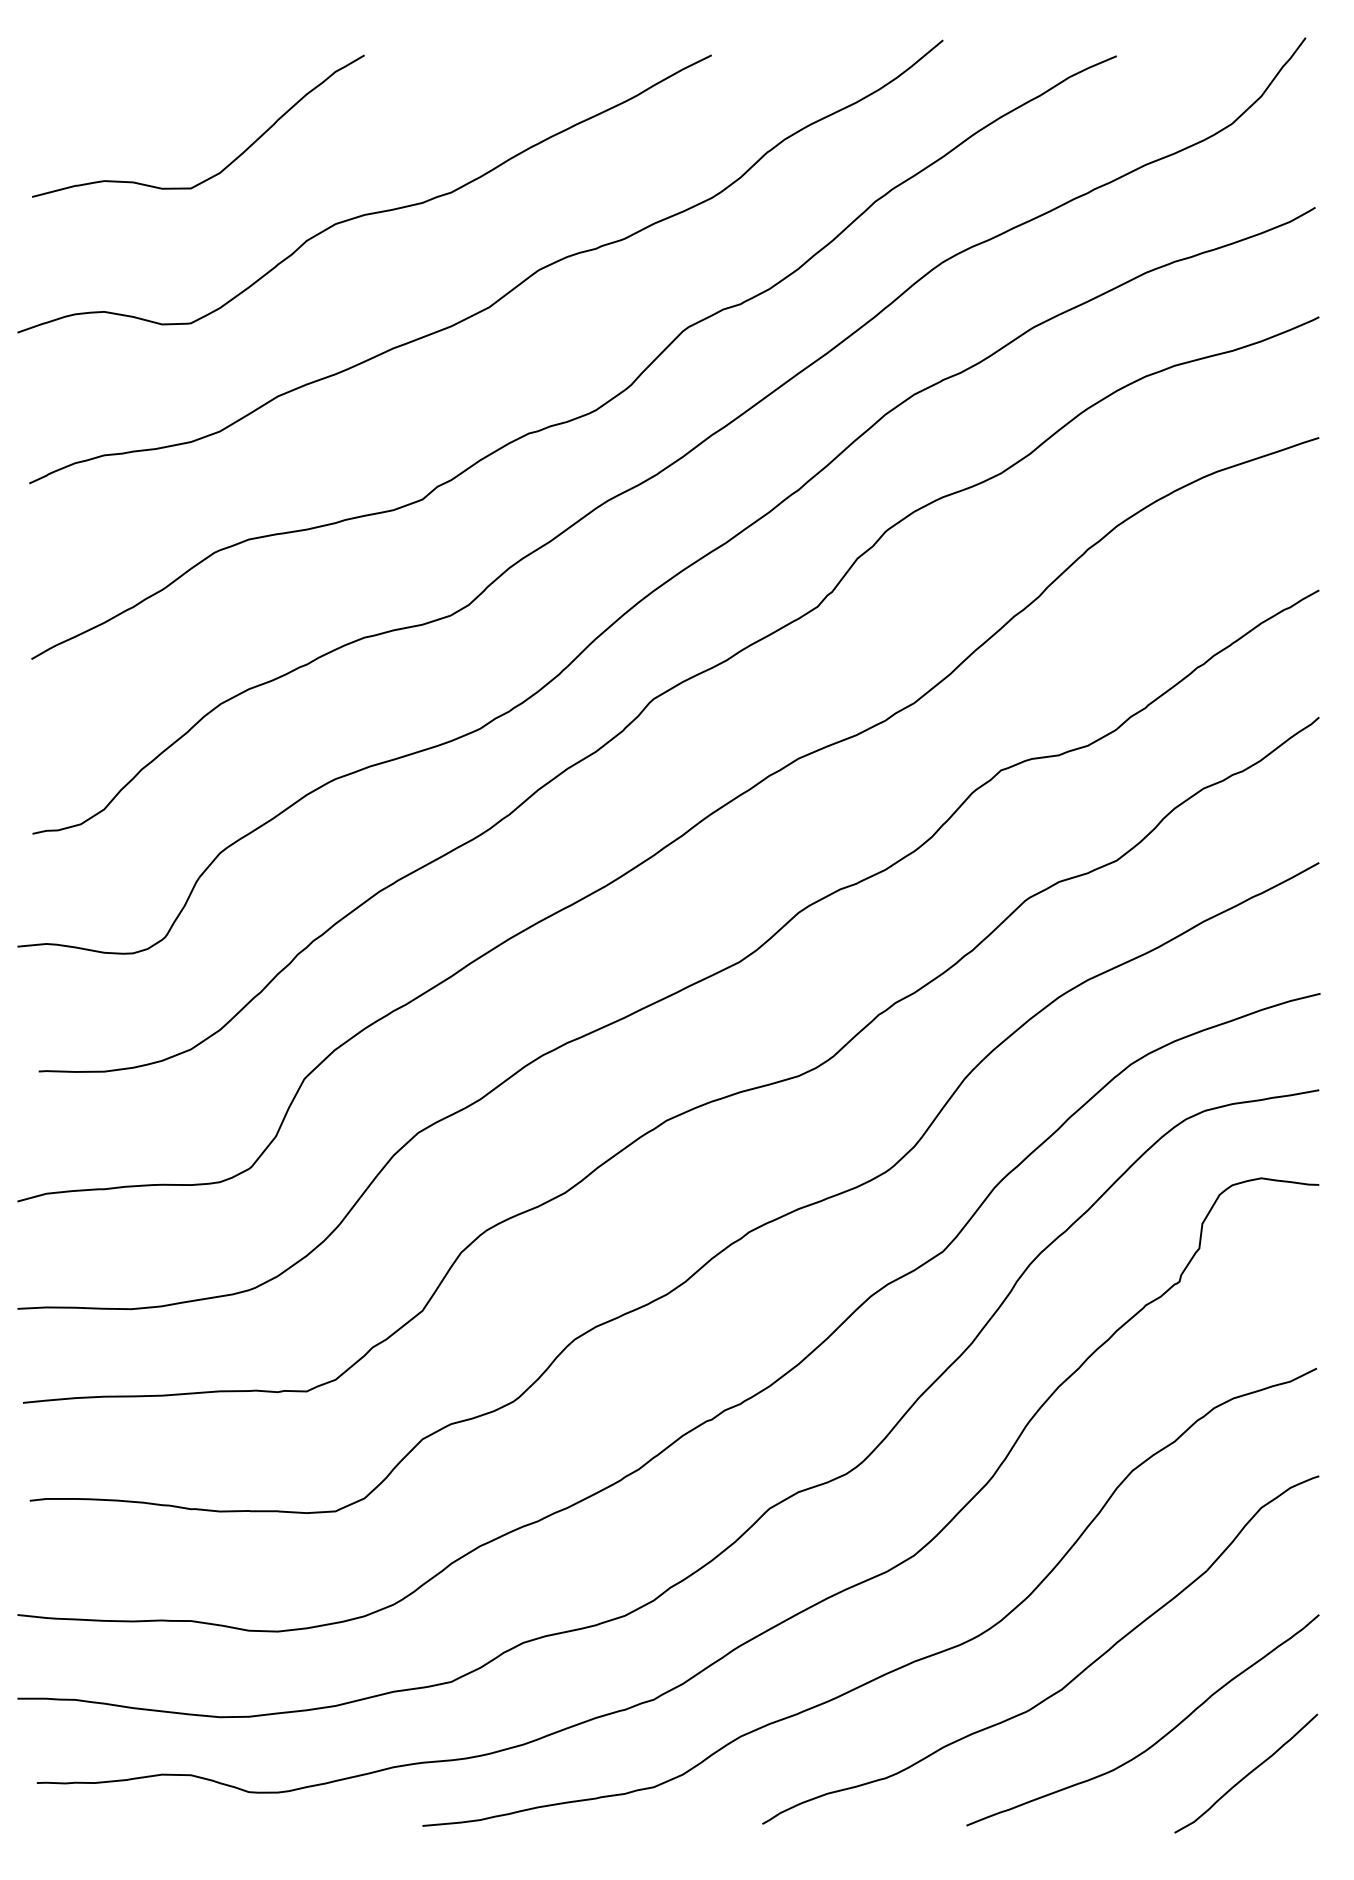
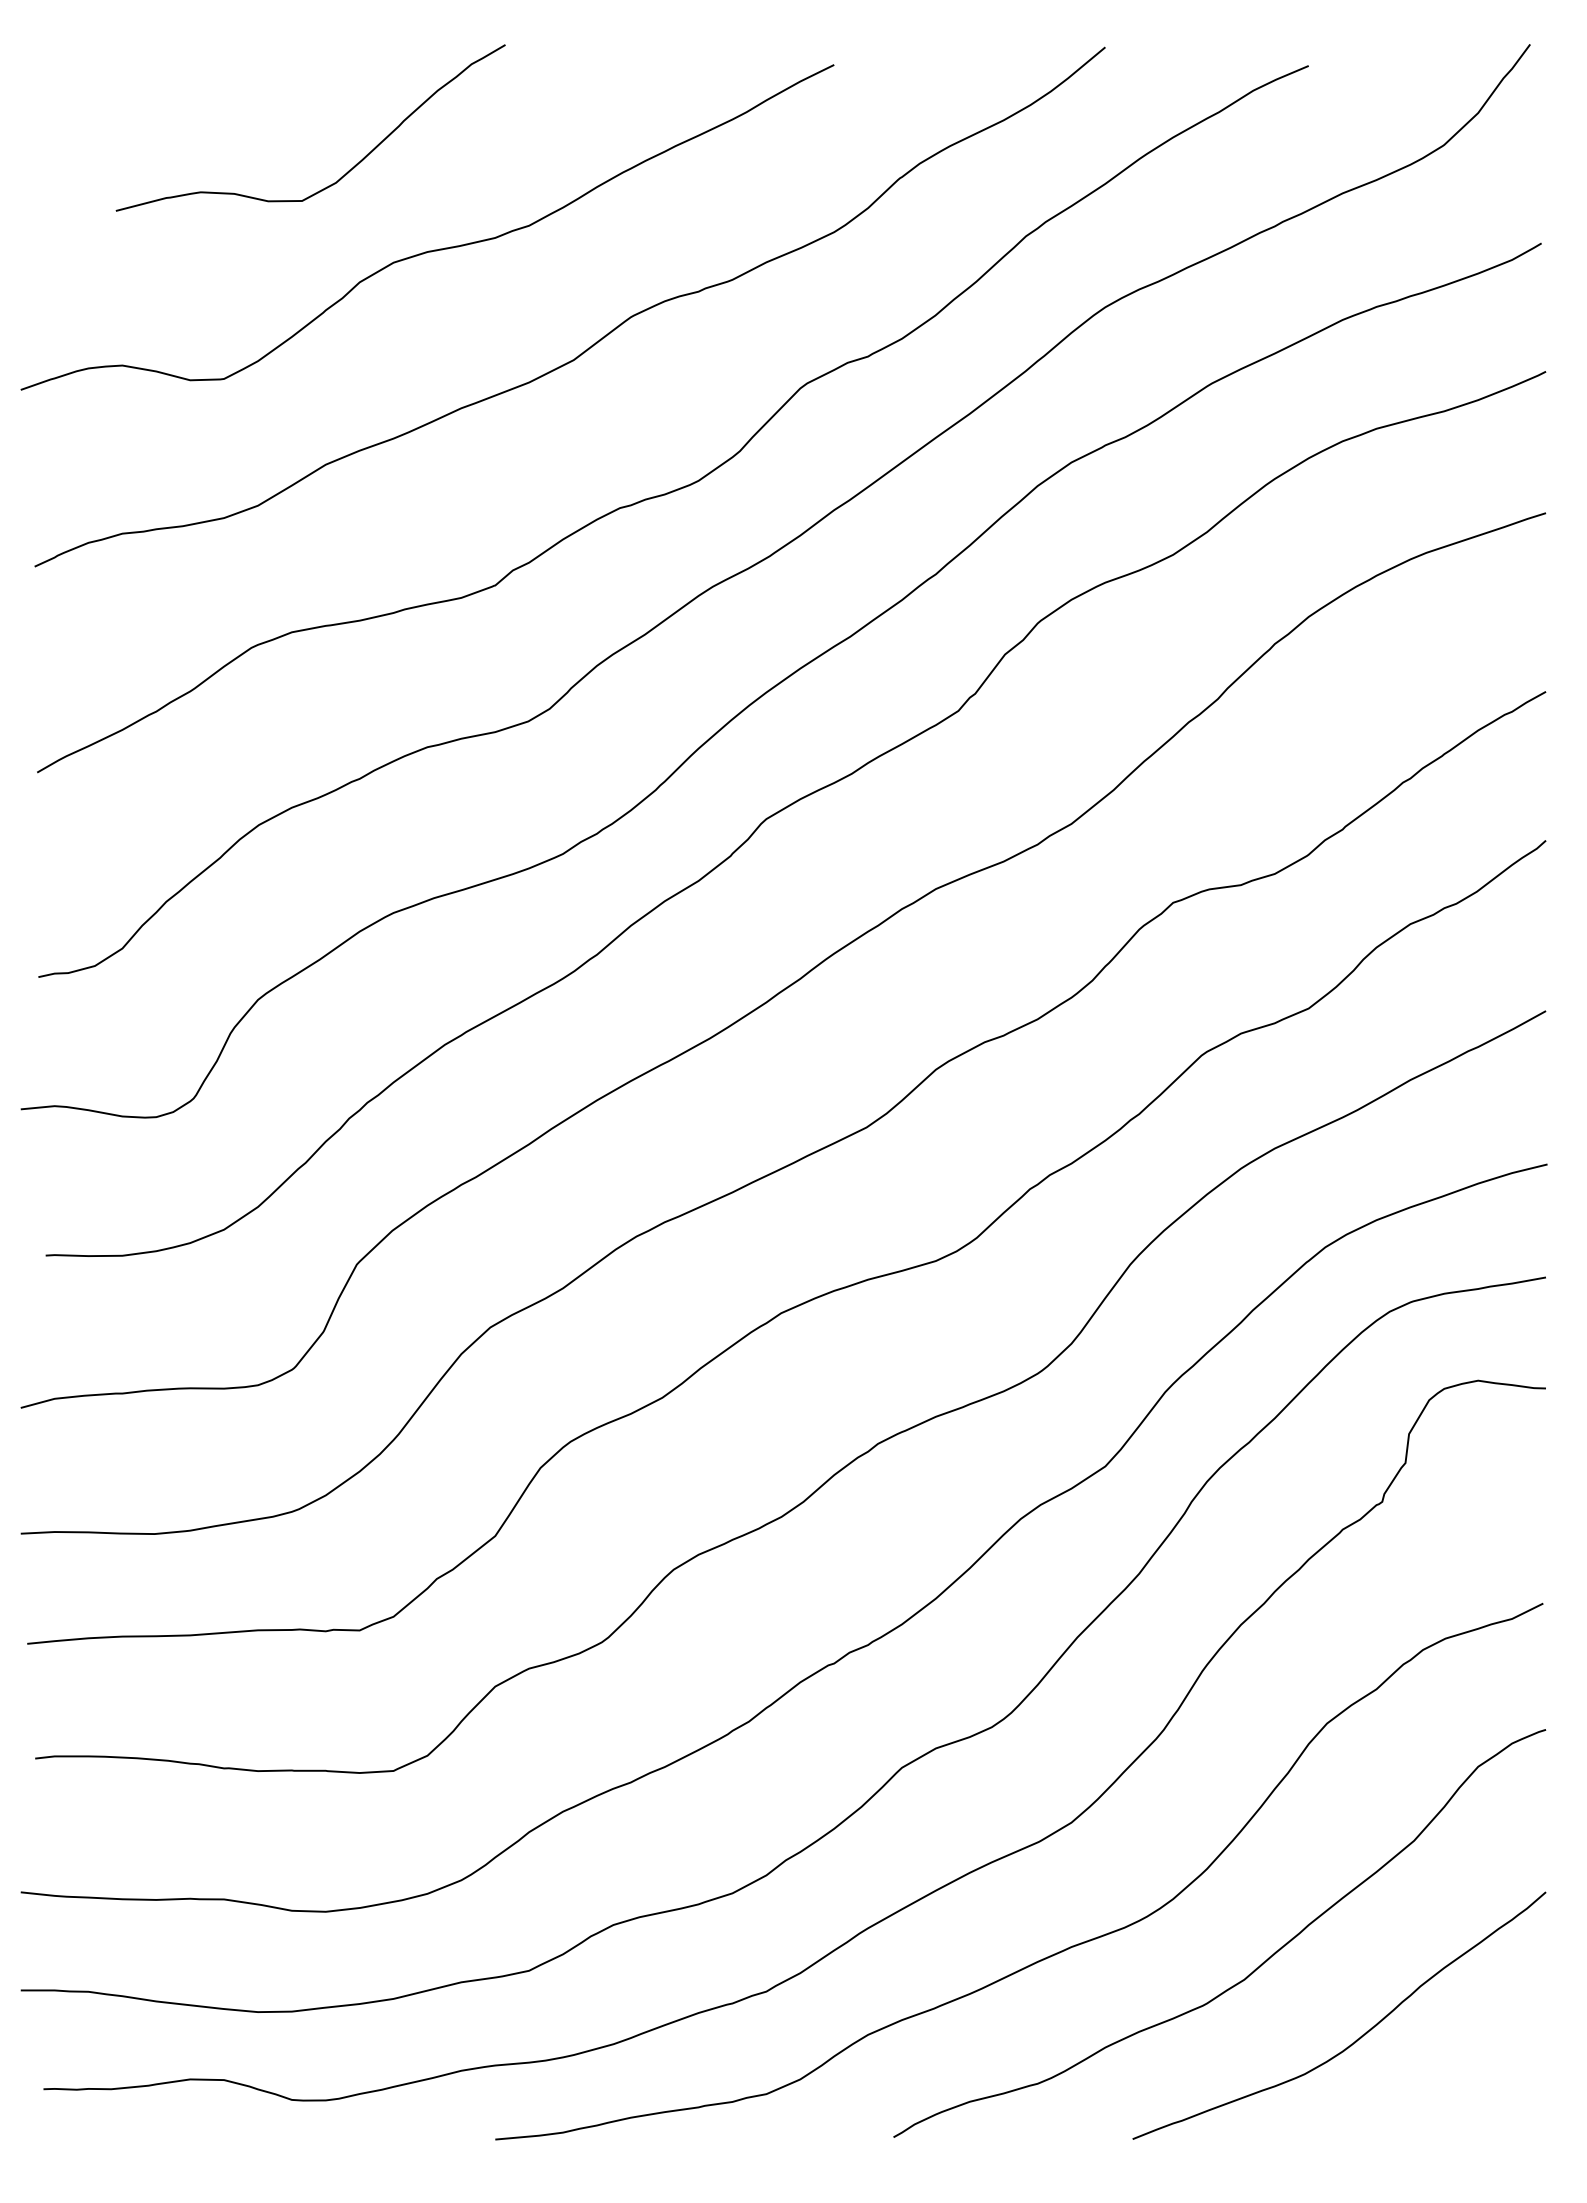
curve: (231, 161) -> (349, 169), moved
curve: (1246, 1774) -> (1460, 2079), removed

